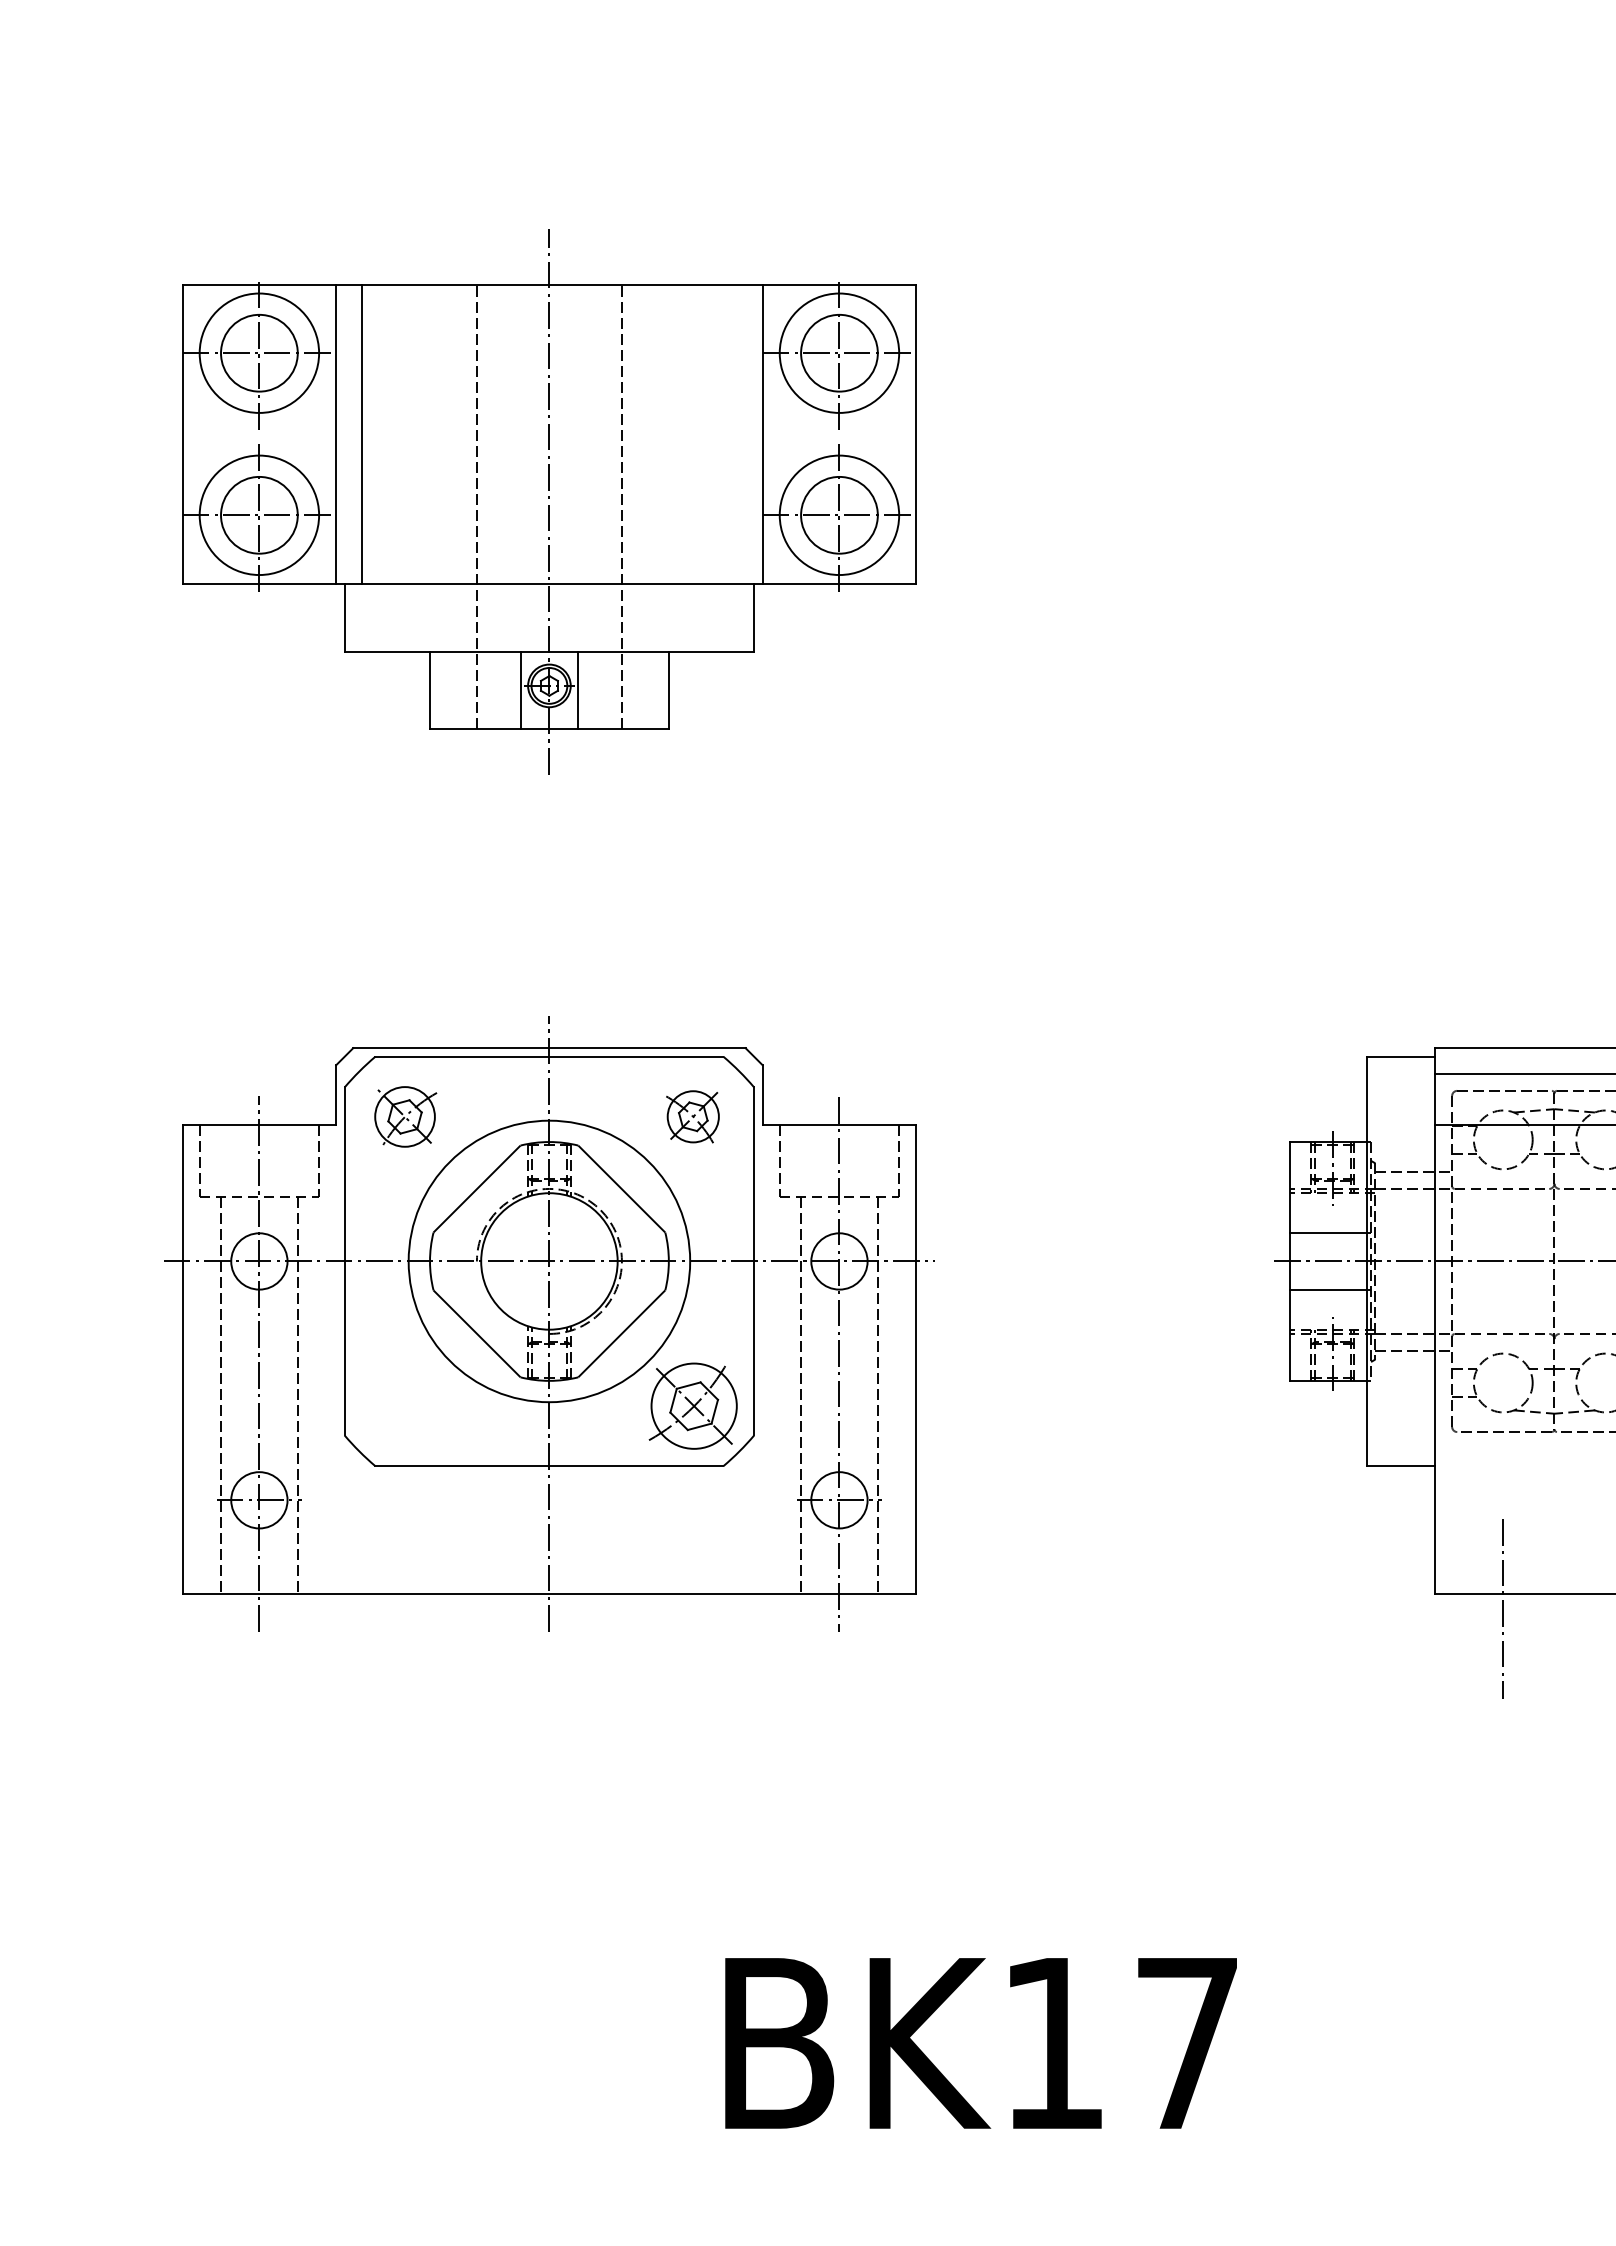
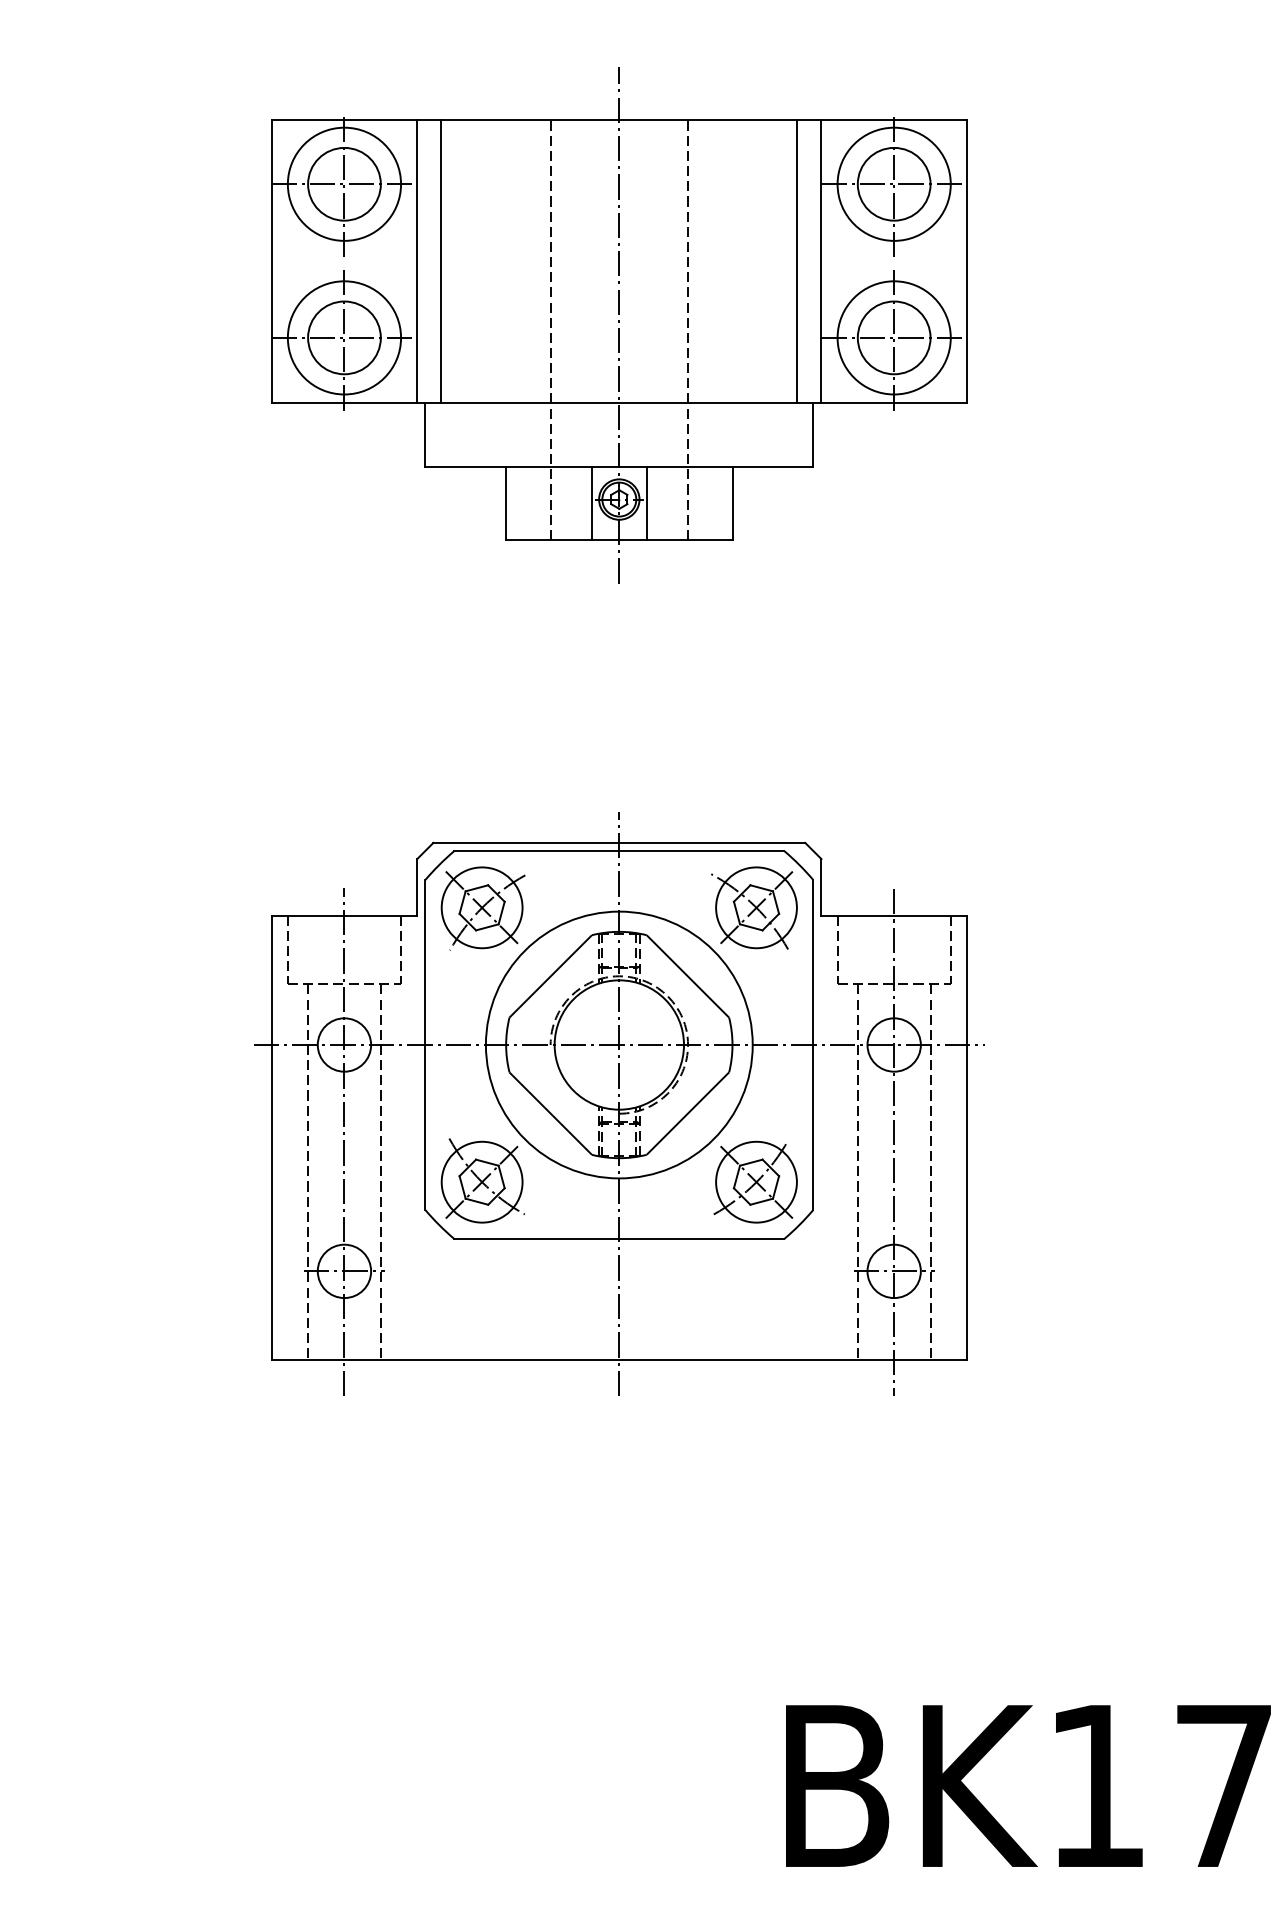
line: (737, 434) -> (797, 261), added
part: (691, 1116) -> (753, 907), size x1.67
part: (405, 1117) -> (482, 908), size x1.43
part: (405, 1404) -> (482, 1180), added

